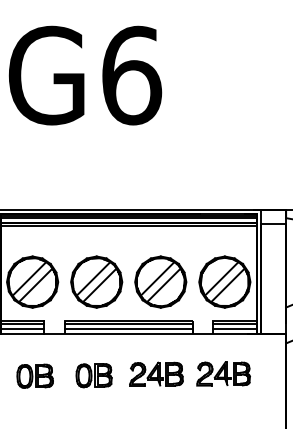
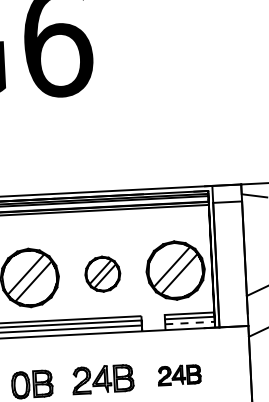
part: (160, 281) -> (102, 273), size x0.6
line: (235, 328) -> (190, 322), solid -> dashed
part: (223, 373) -> (179, 374), size x0.7

